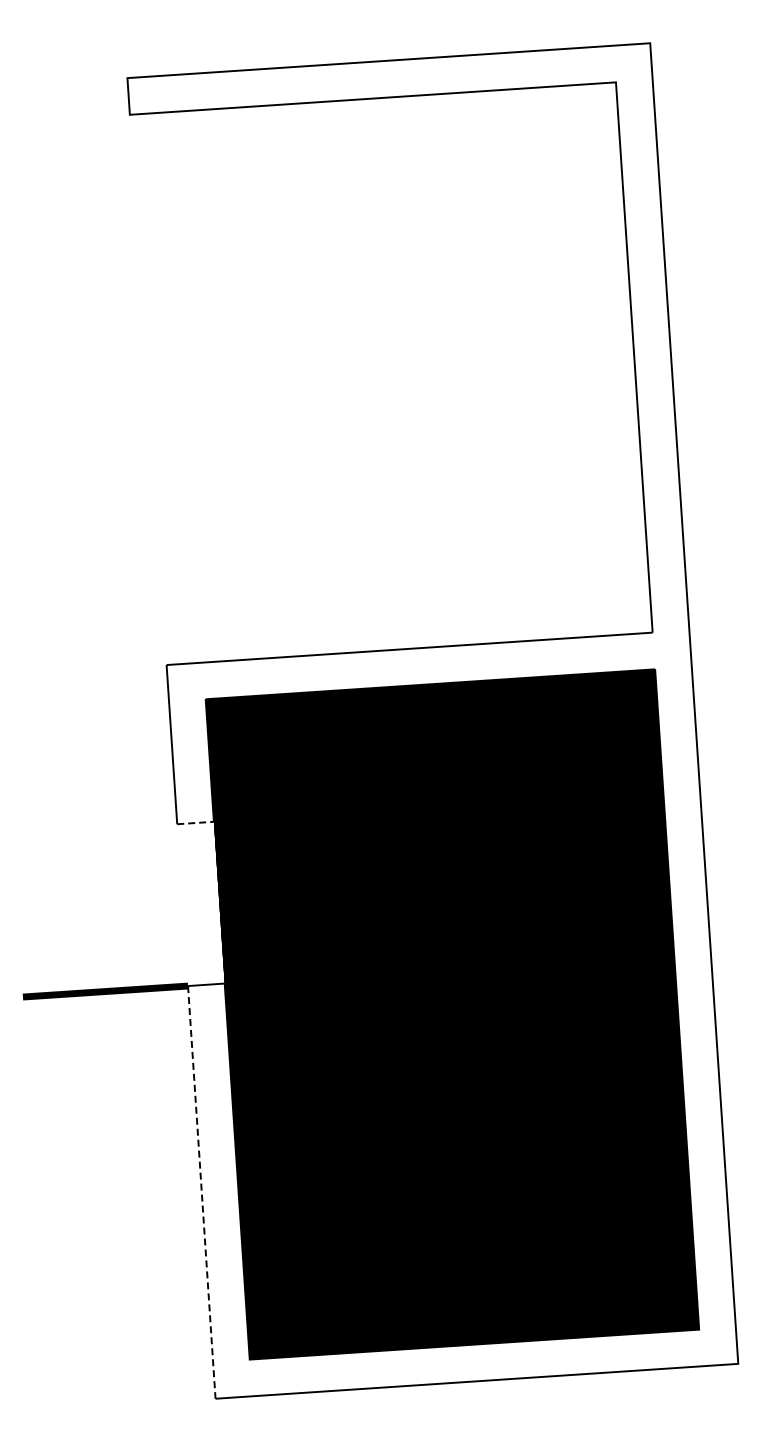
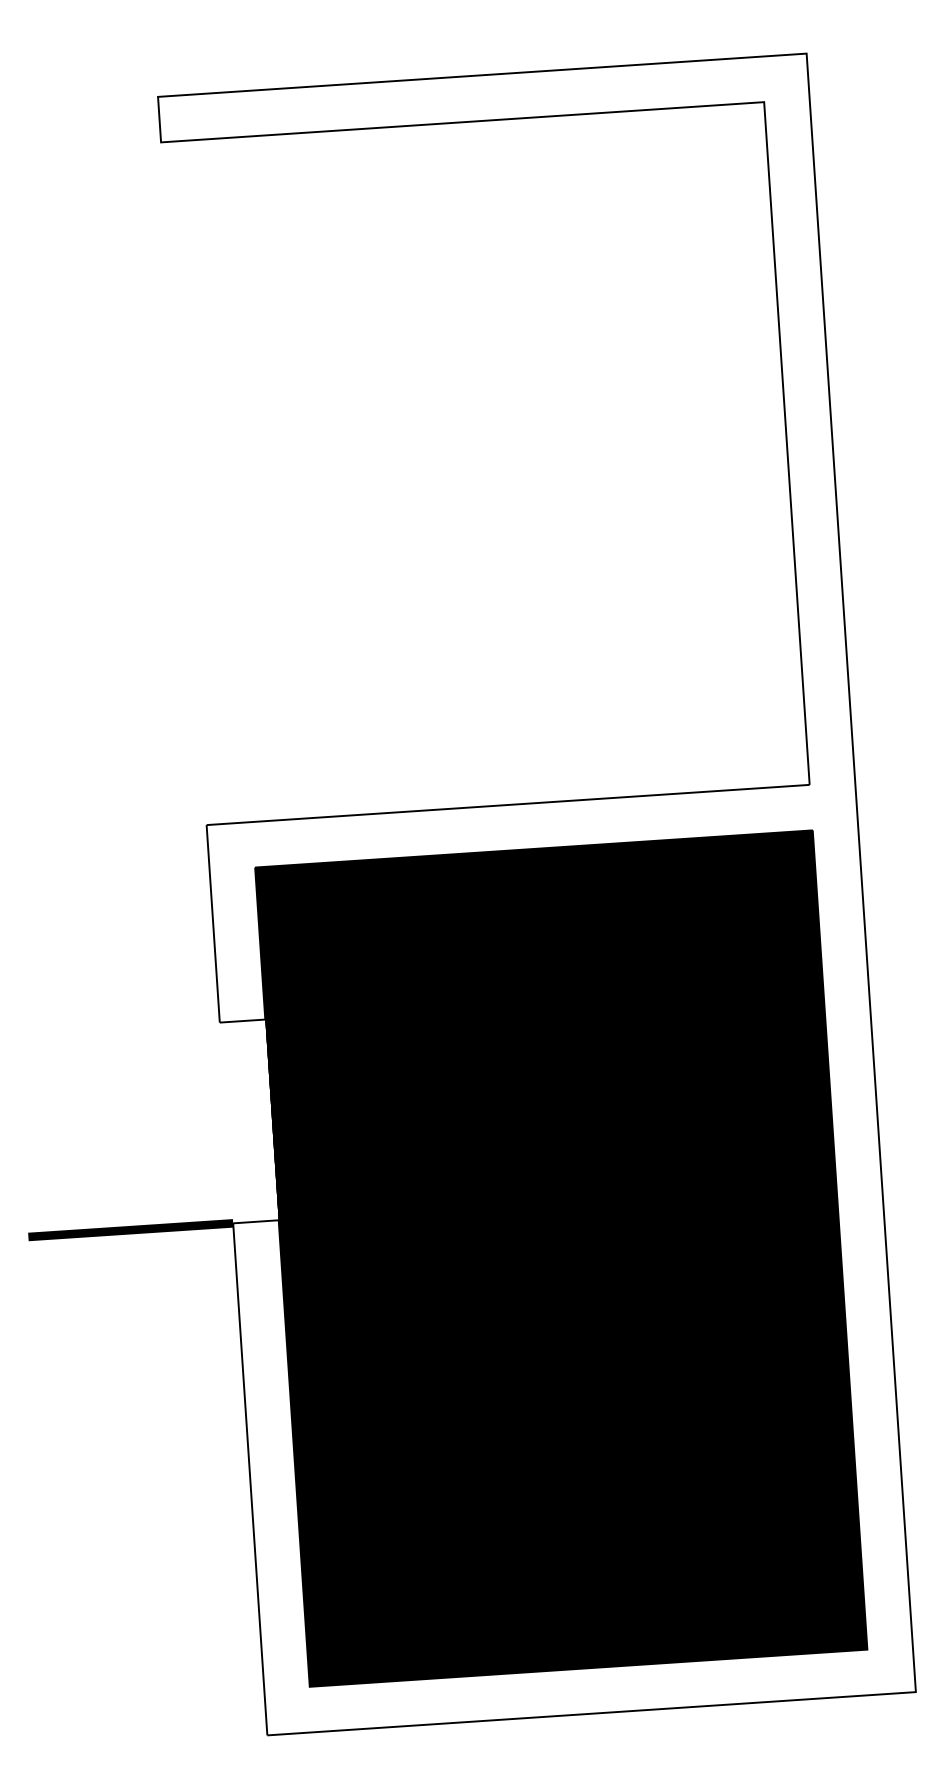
line: (196, 822) -> (243, 1020), dashed -> solid
line: (201, 1192) -> (249, 1479), dashed -> solid

